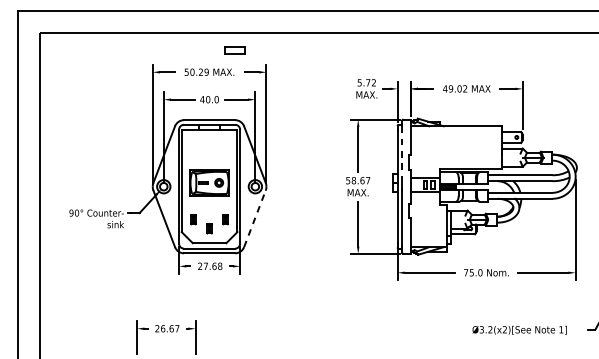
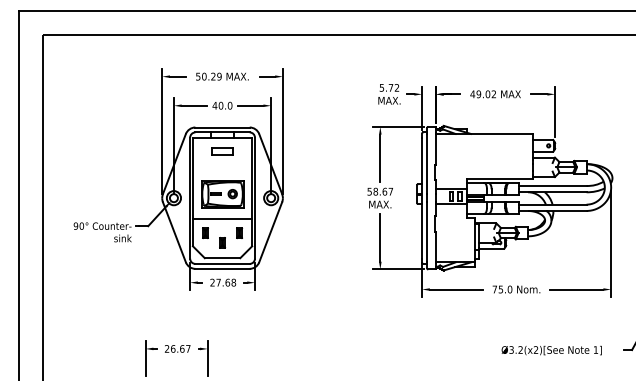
part: (234, 50) -> (222, 151), moved
line: (402, 155) -> (427, 164), dashed -> solid
line: (209, 205) -> (222, 218), added
line: (254, 218) -> (270, 231), dashed -> solid

